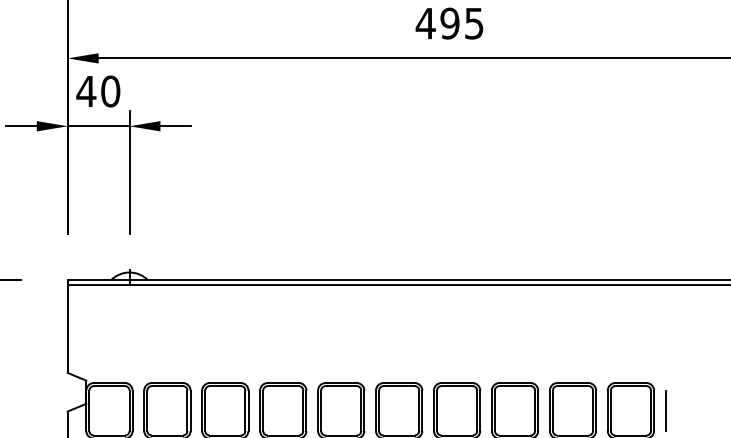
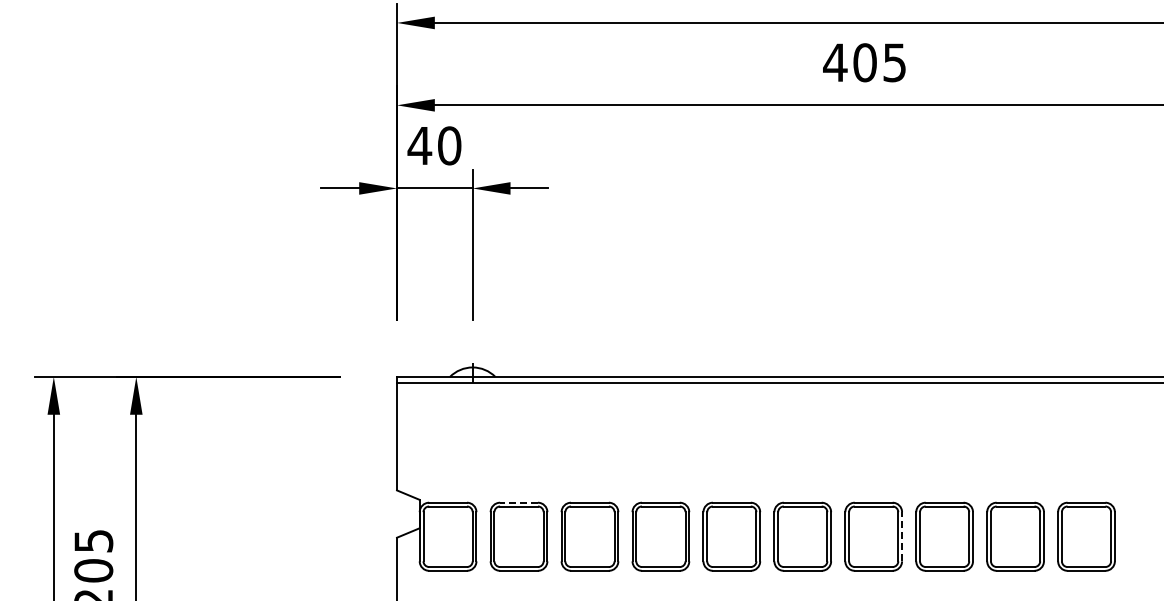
text: (449, 23) -> (864, 62), 495 -> 405
line: (167, 382) -> (519, 502), solid -> dashed
line: (480, 410) -> (902, 536), solid -> dashed
line: (666, 410) -> (1129, 536), removed

